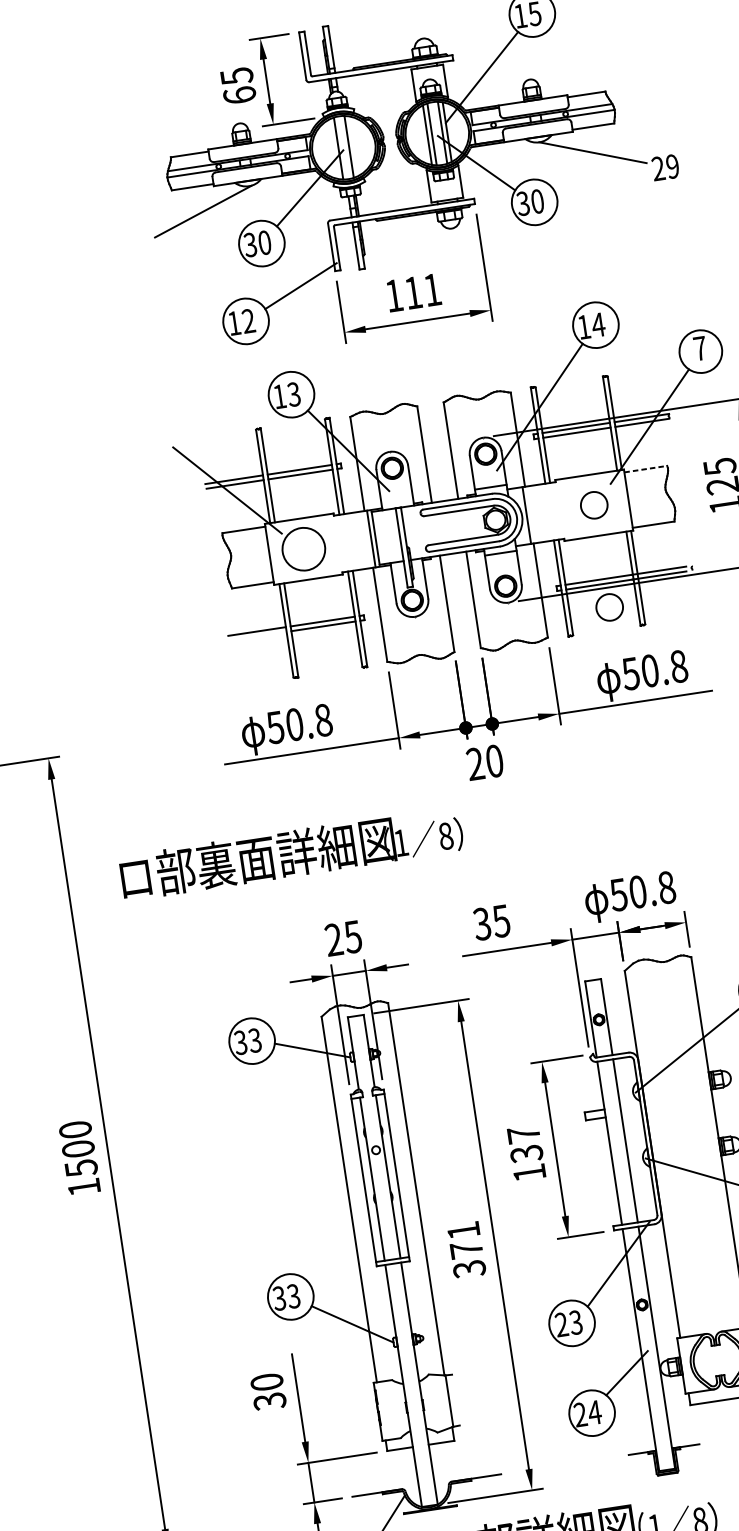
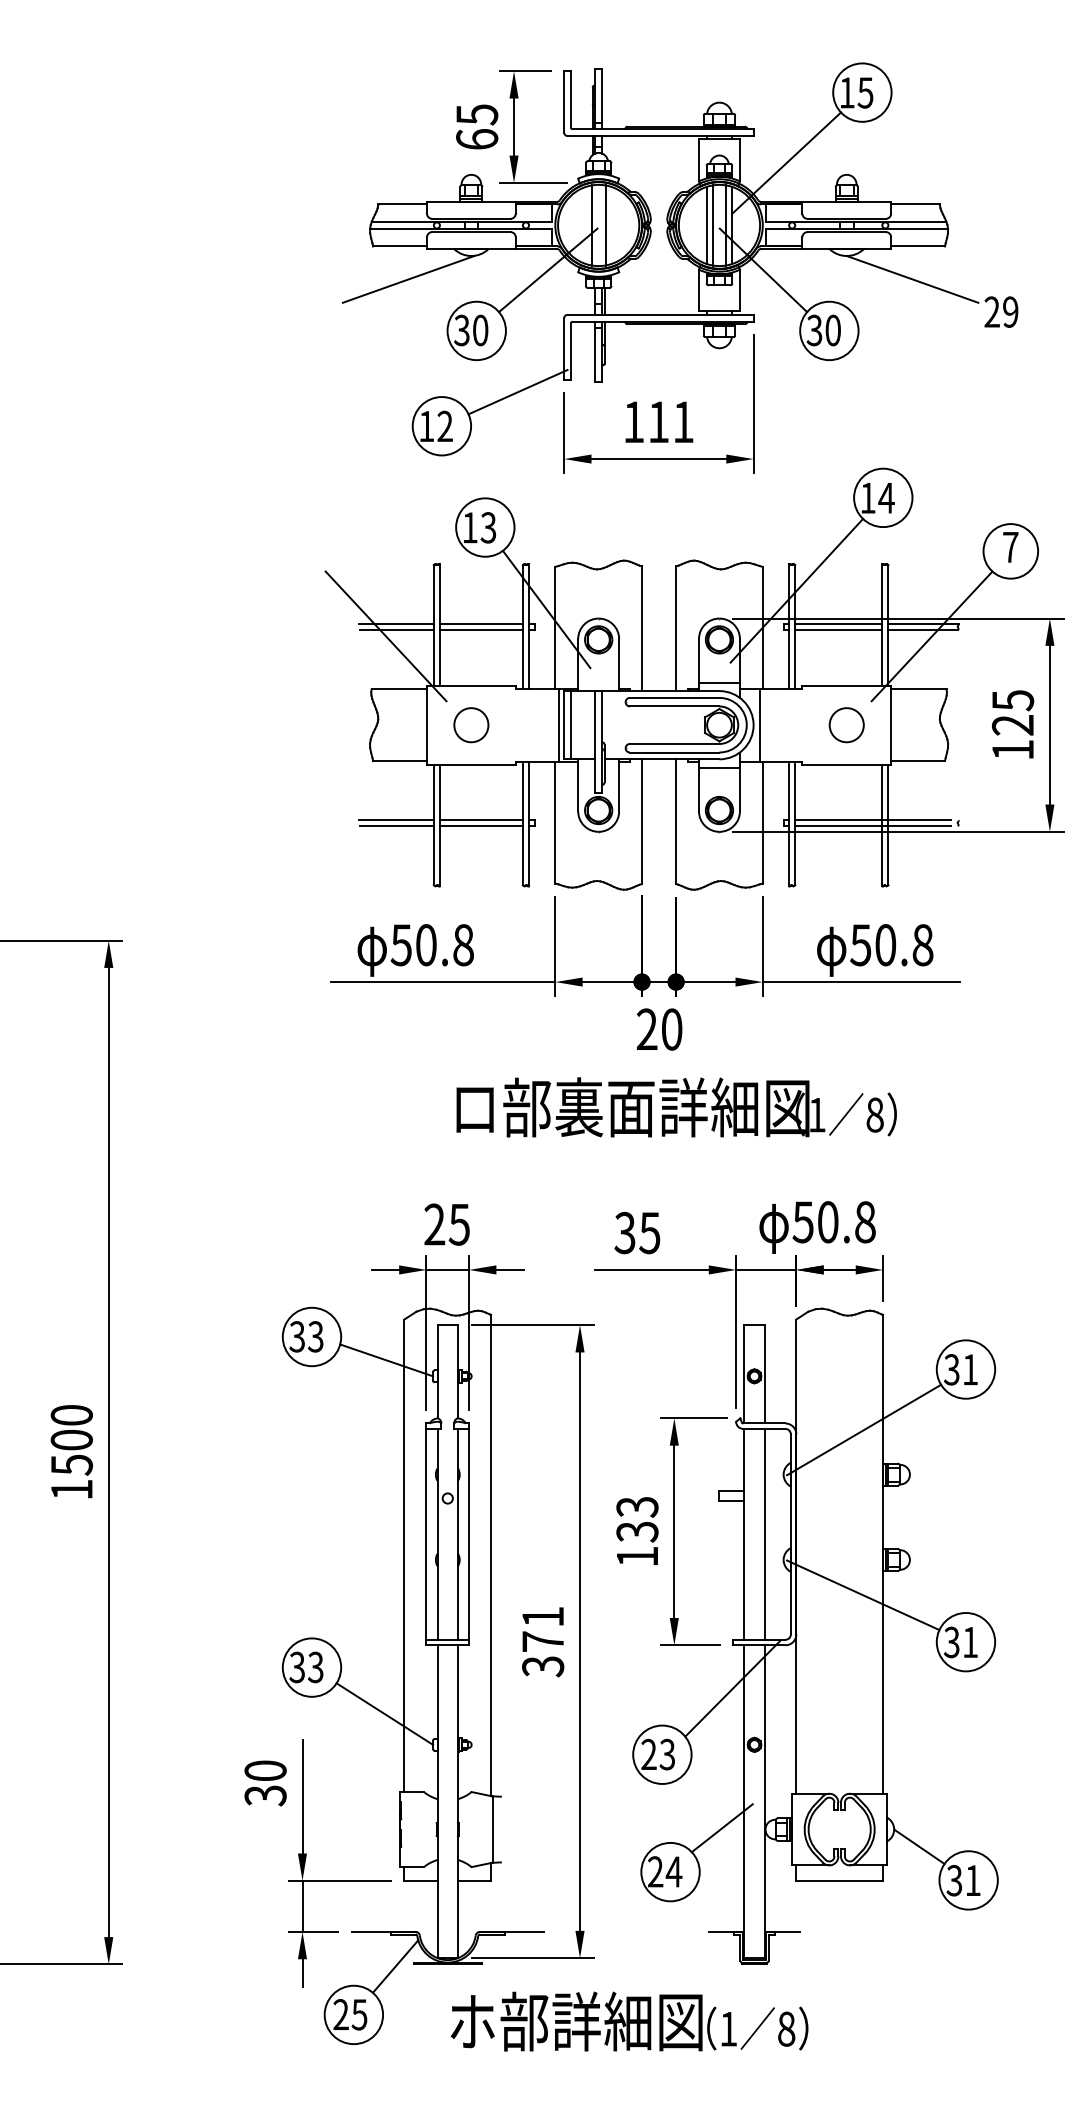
line: (645, 469) -> (918, 689), dashed -> solid
line: (381, 537) -> (571, 725), added
circle: (303, 549) -> (471, 725), size x0.62
circle: (609, 607) -> (846, 857), removed
line: (257, 636) -> (396, 826), added
text: (291, 853) -> (676, 1107), moved
text: (523, 1134) -> (637, 1506), 137 -> 133

